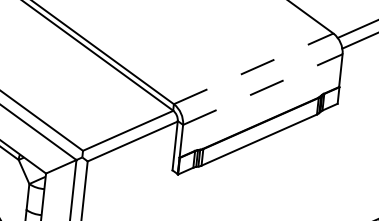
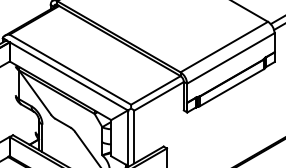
line: (254, 67) -> (224, 46), dashed -> solid
line: (263, 89) -> (231, 58), dashed -> solid

